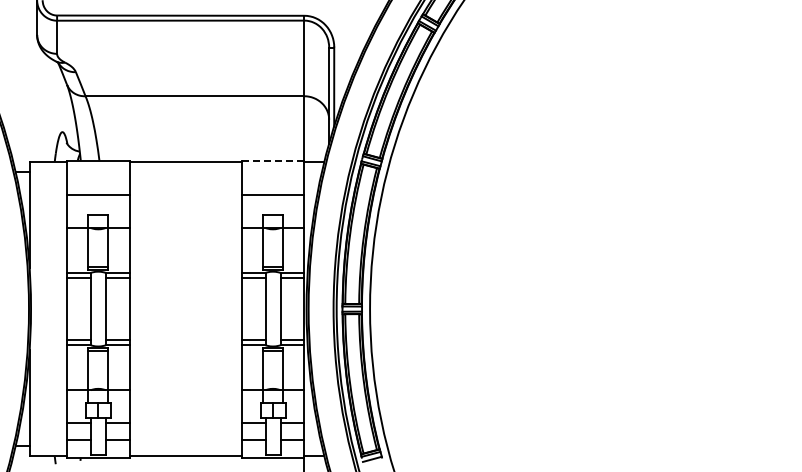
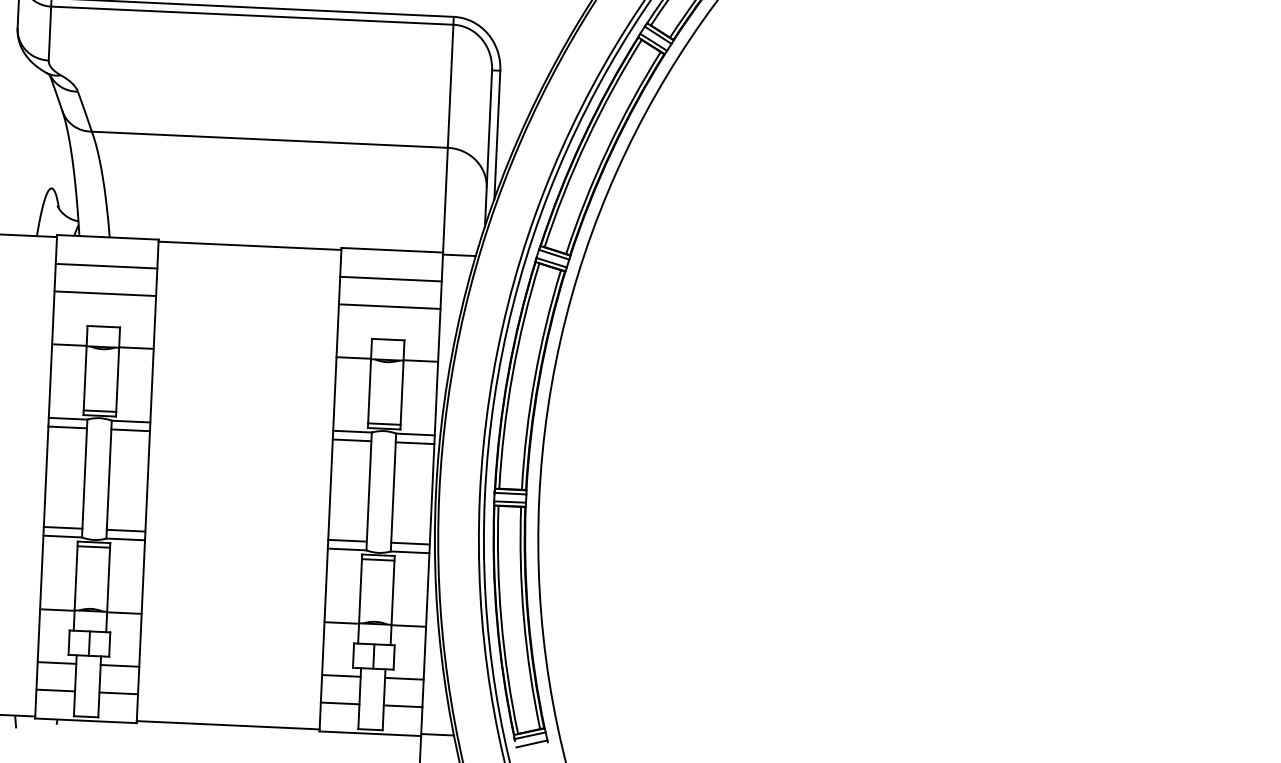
line: (273, 160) -> (393, 250), dashed -> solid
line: (98, 178) -> (106, 266), added
line: (272, 178) -> (390, 279), added

